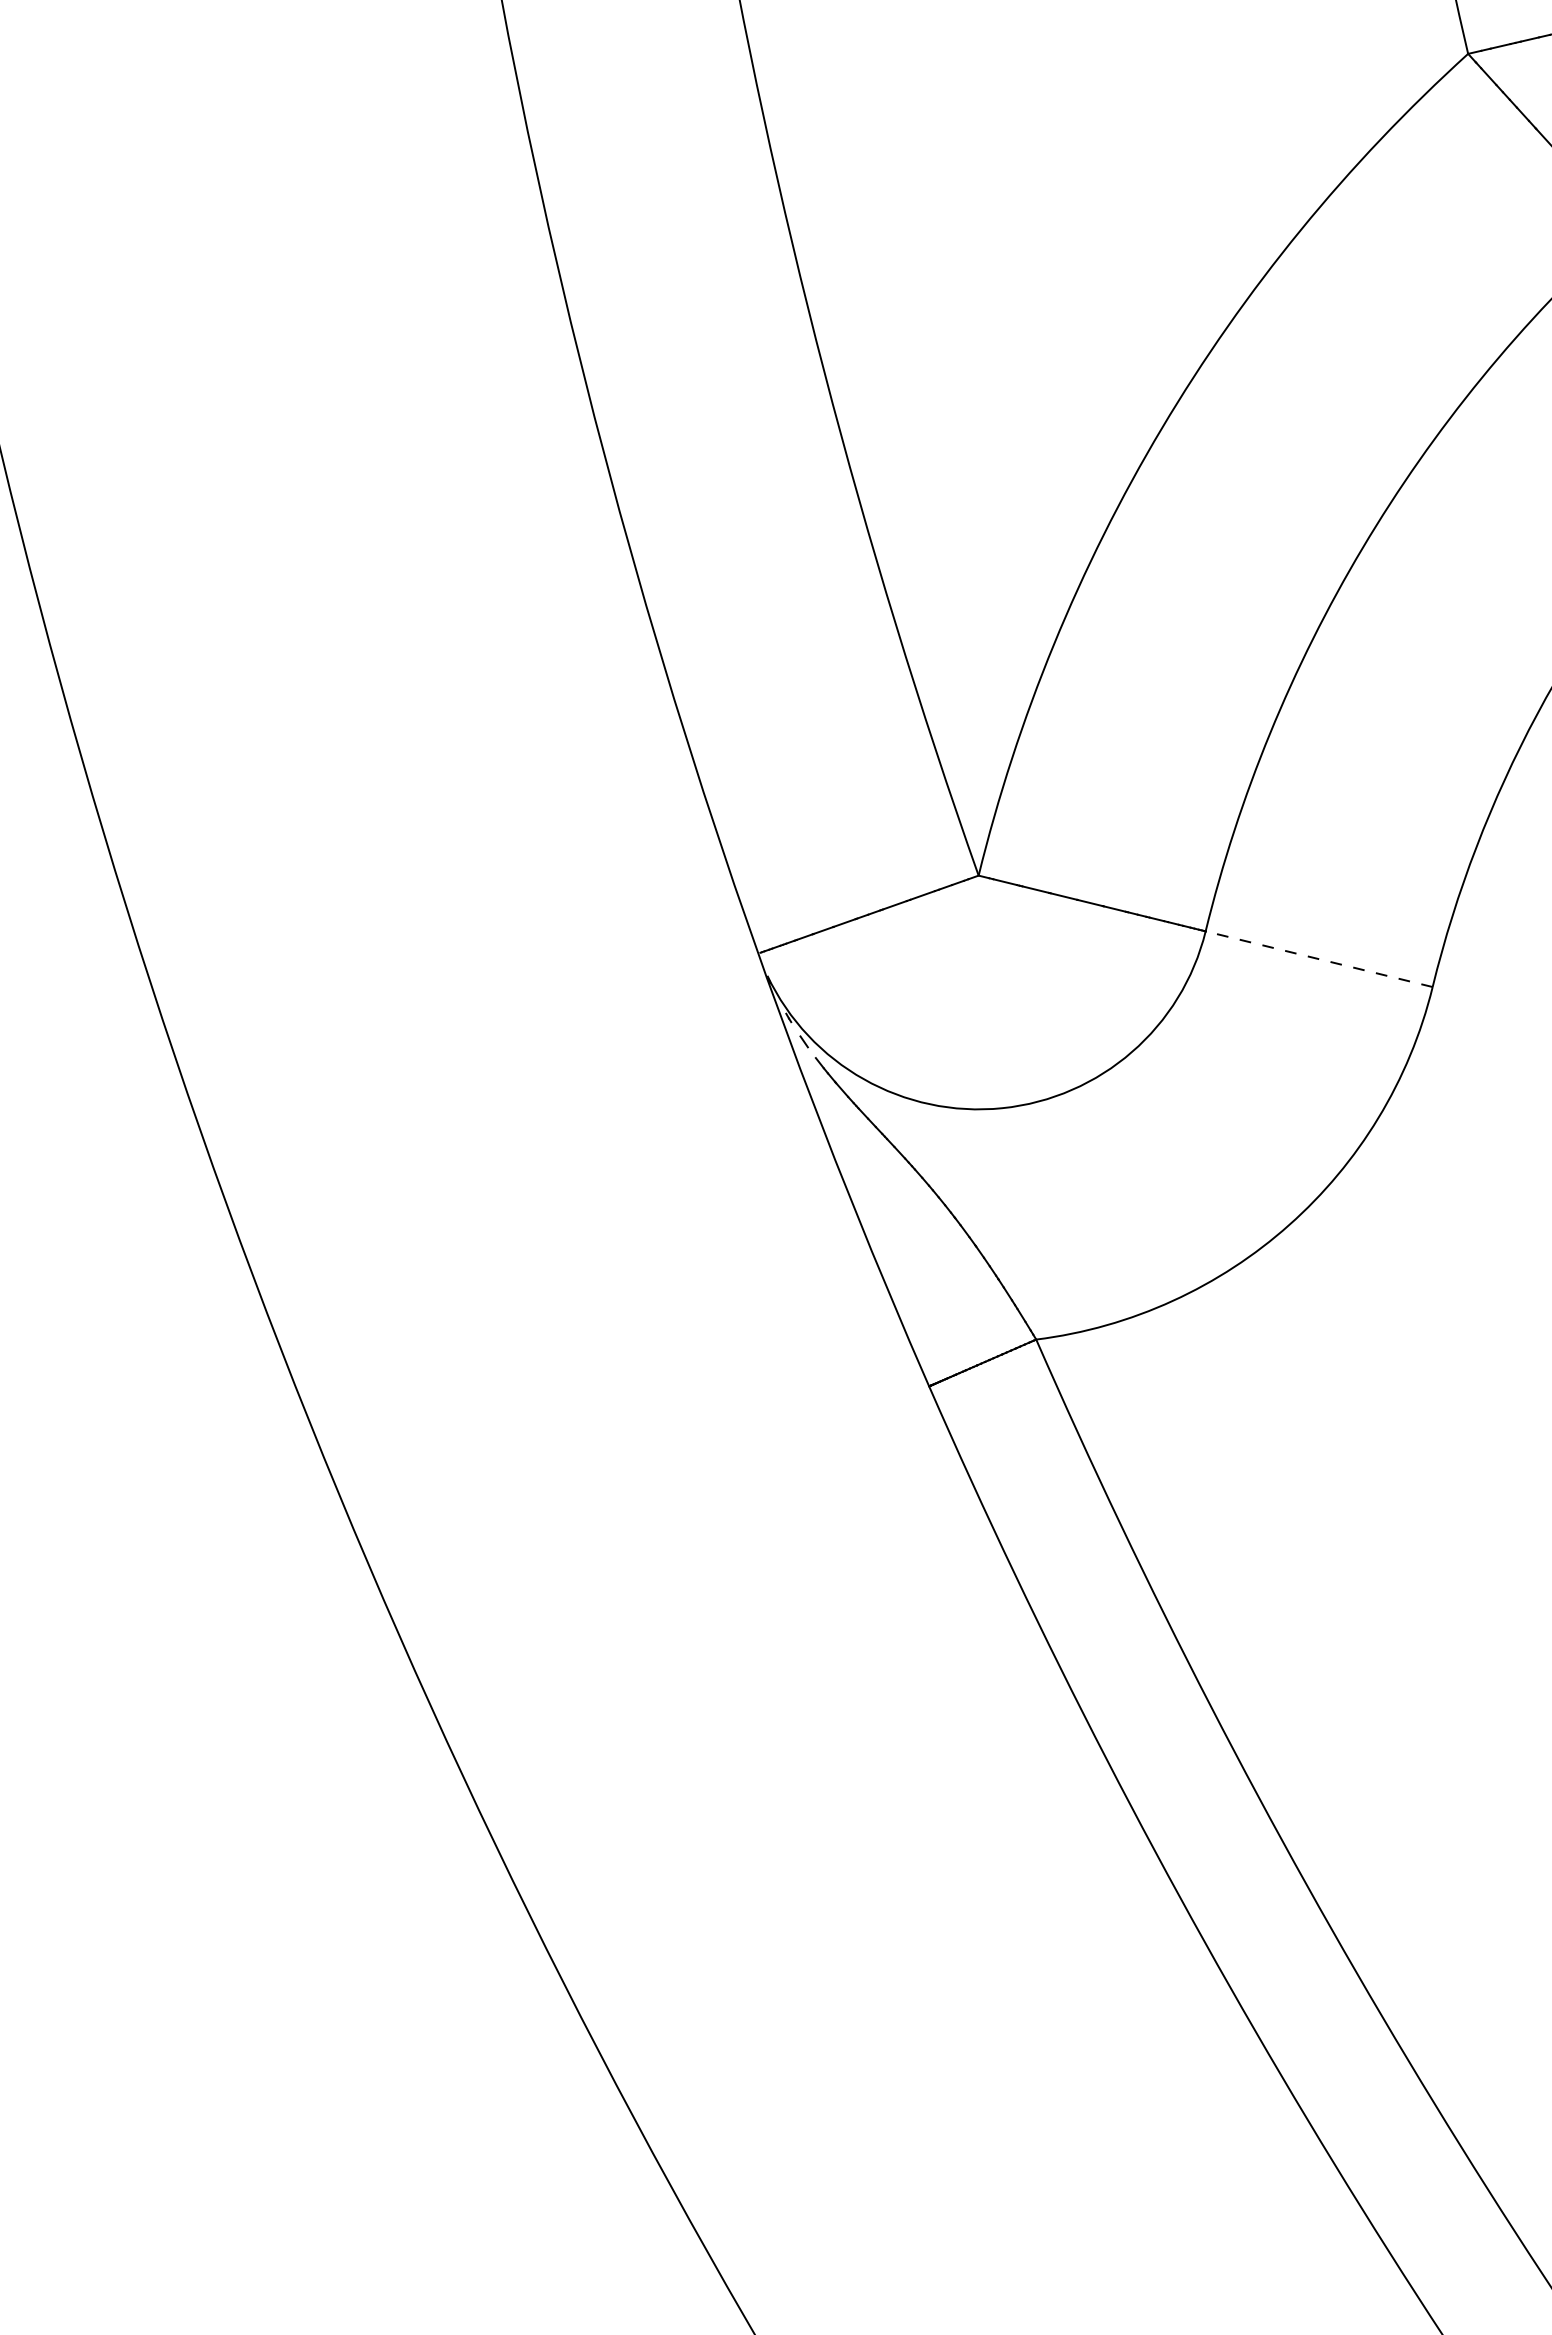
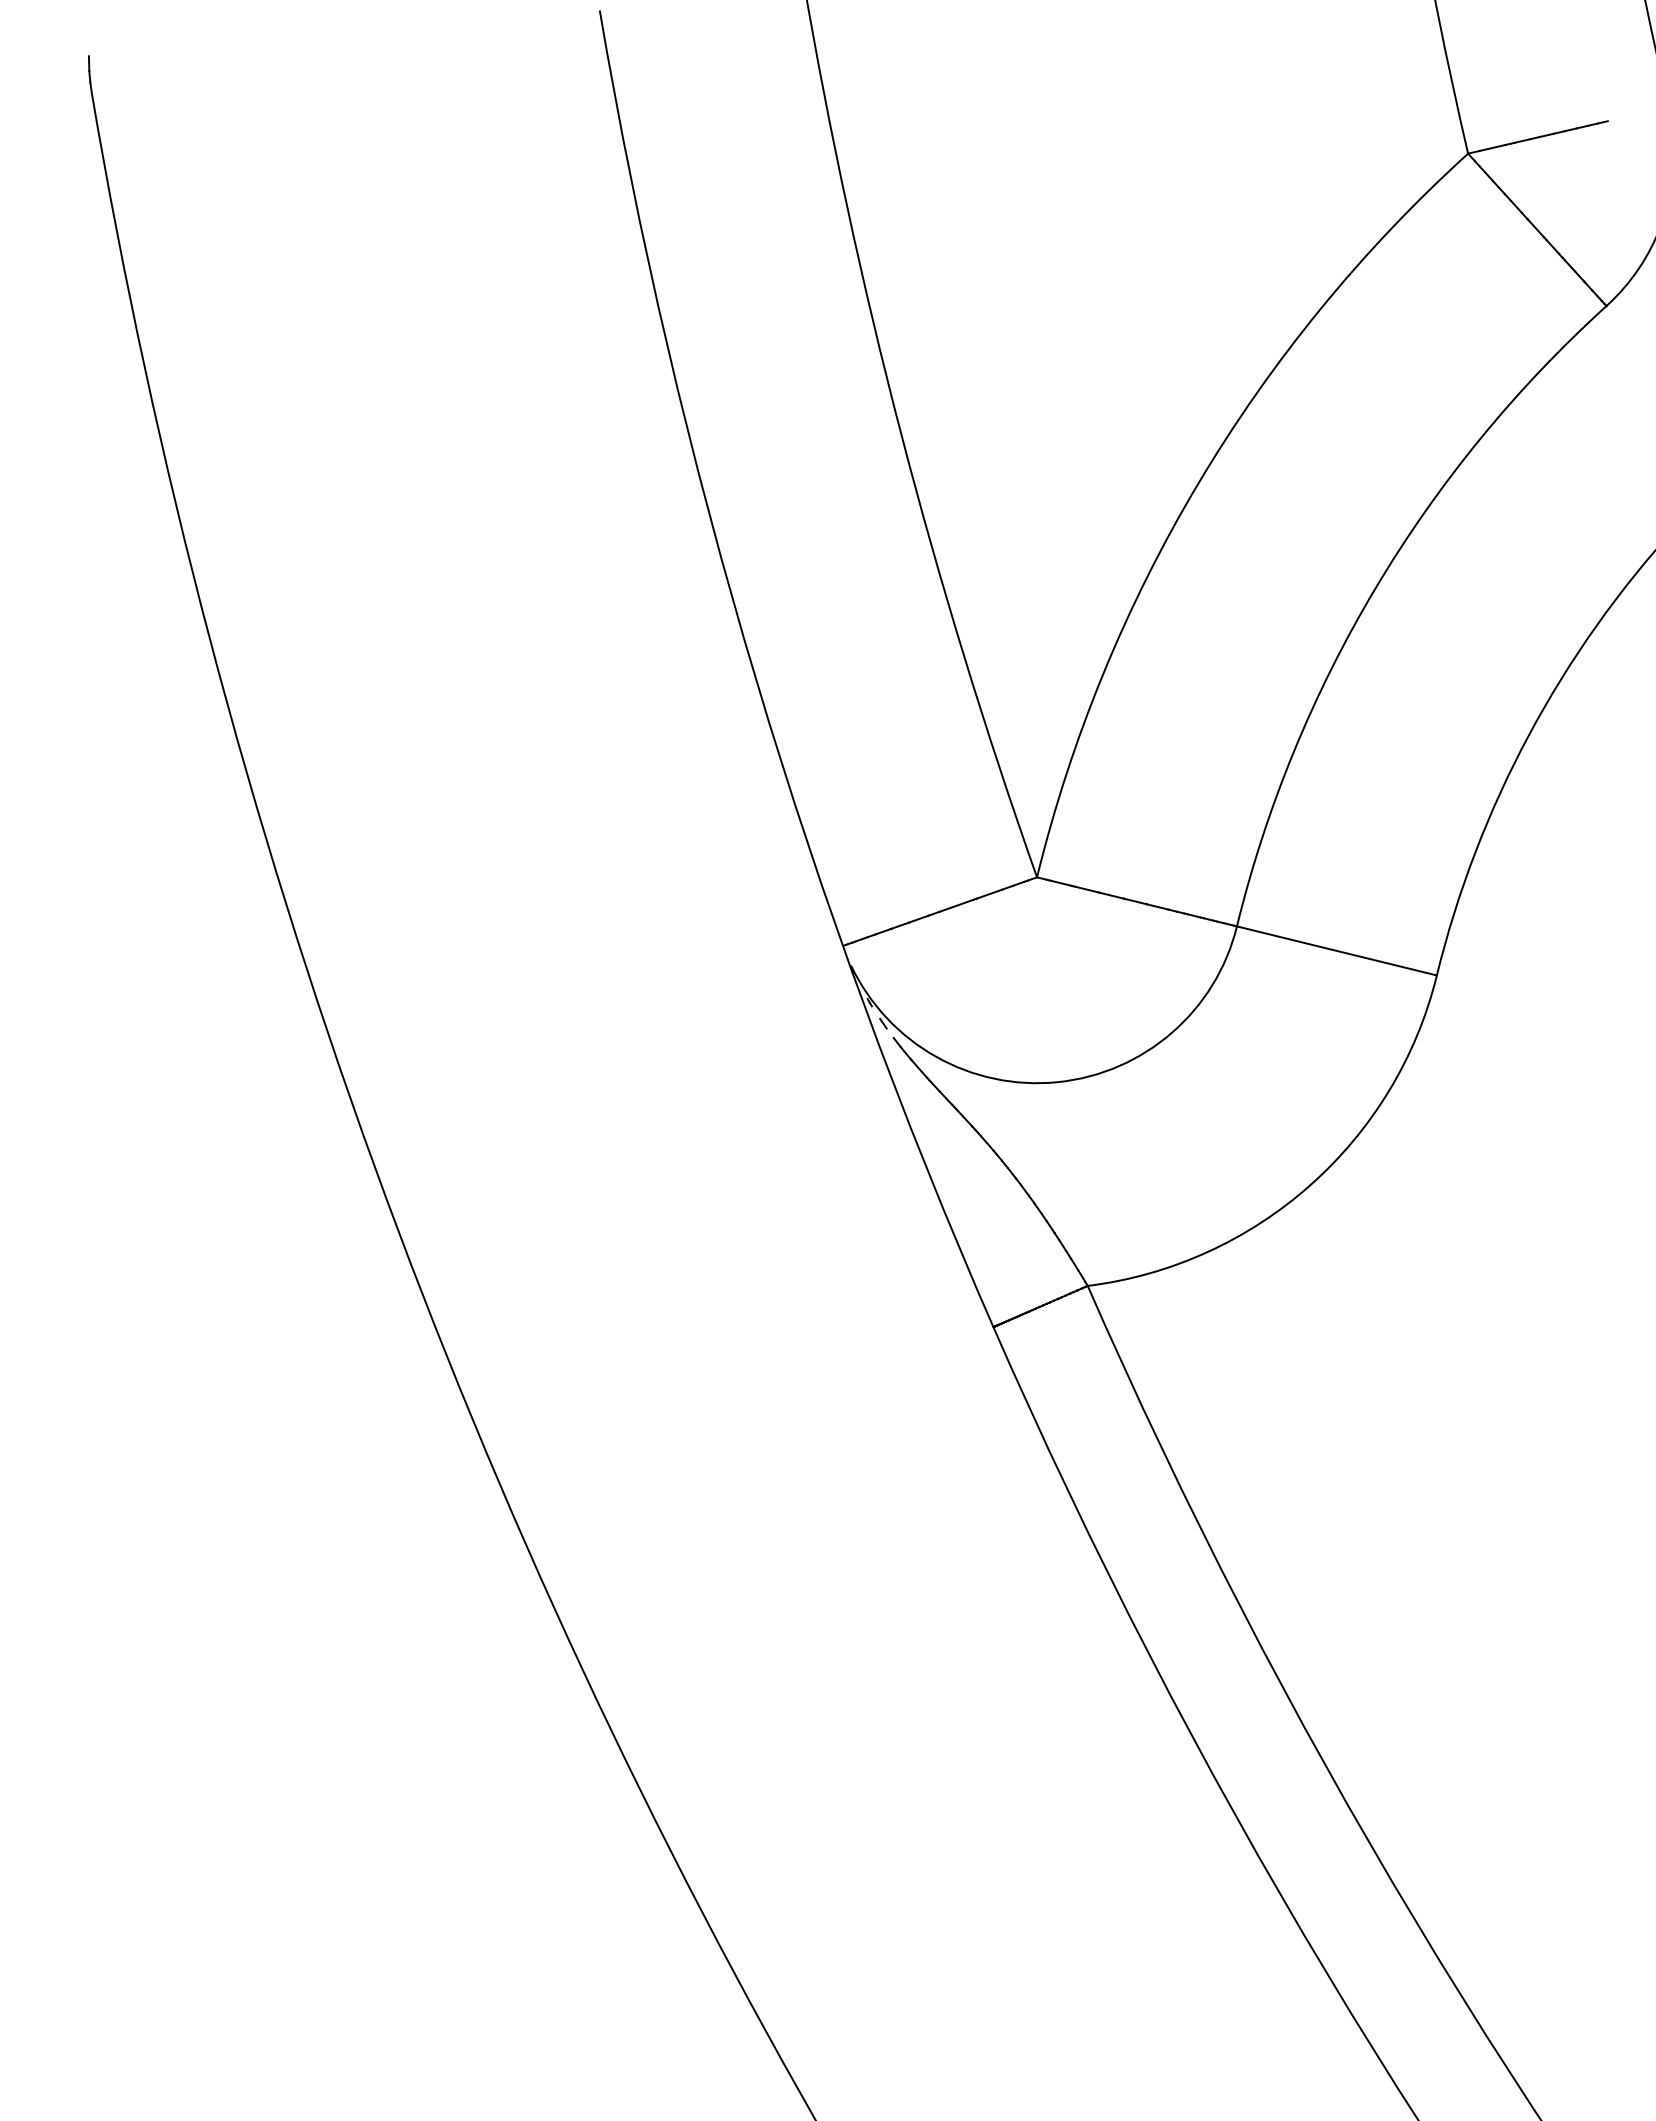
line: (1319, 958) -> (1337, 950), dashed -> solid

